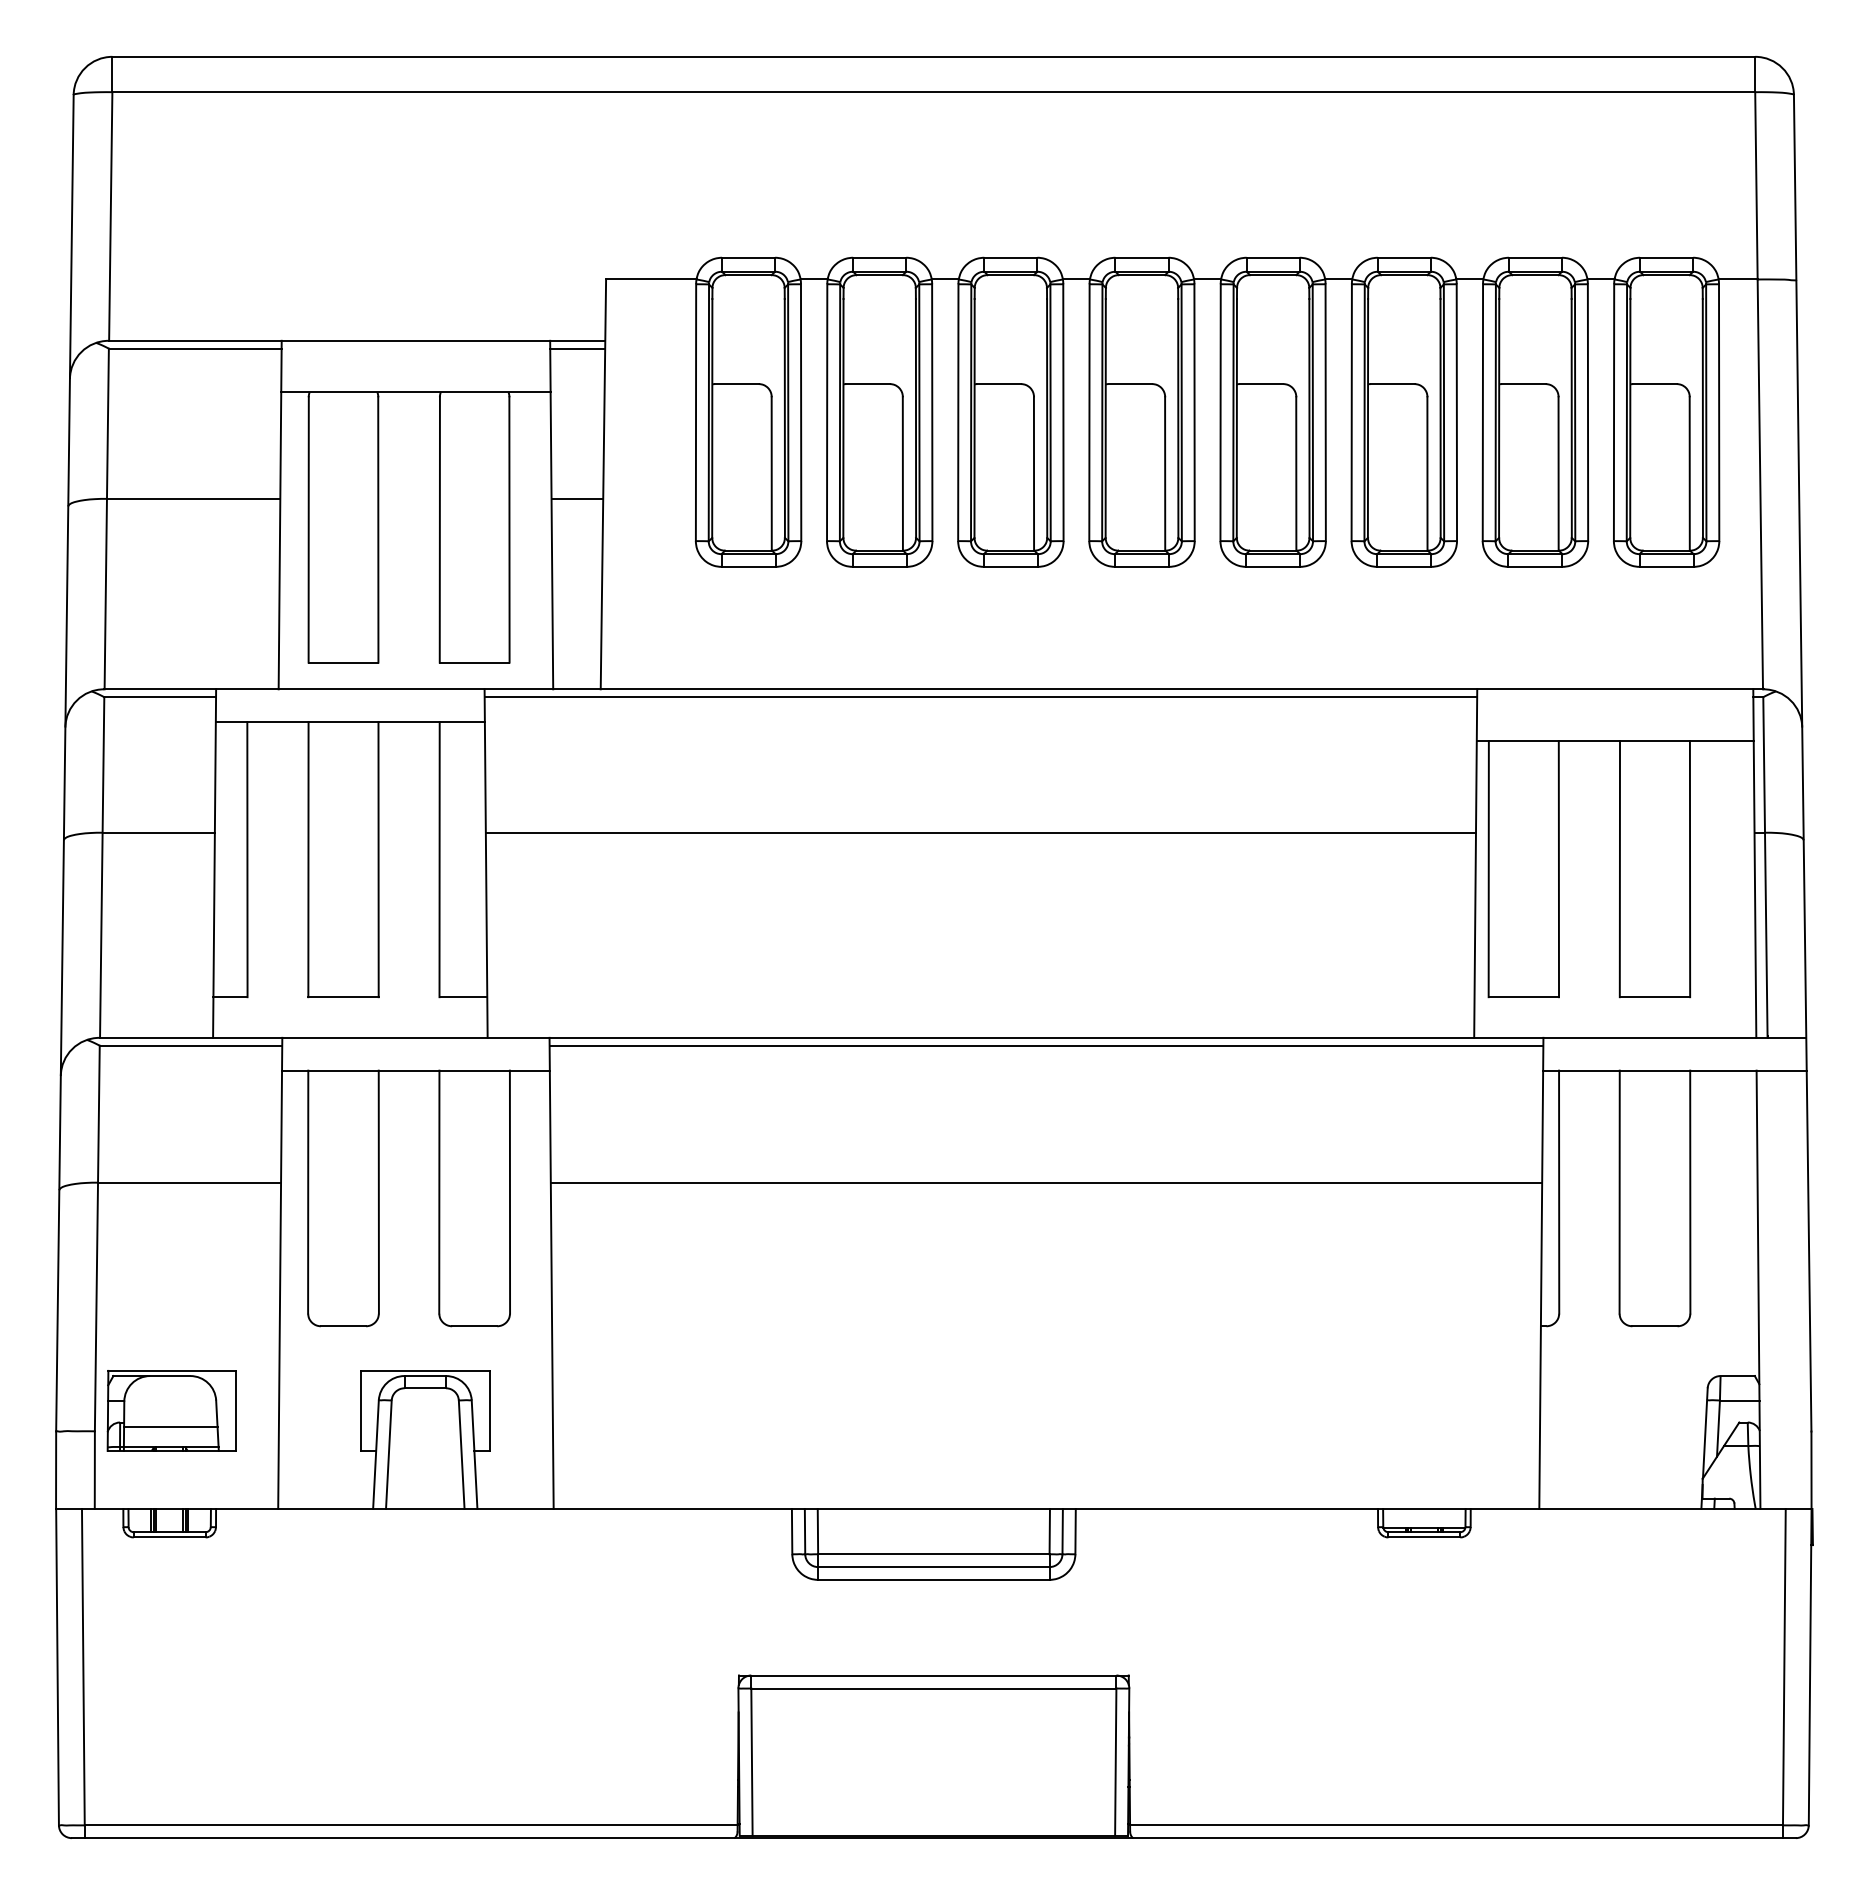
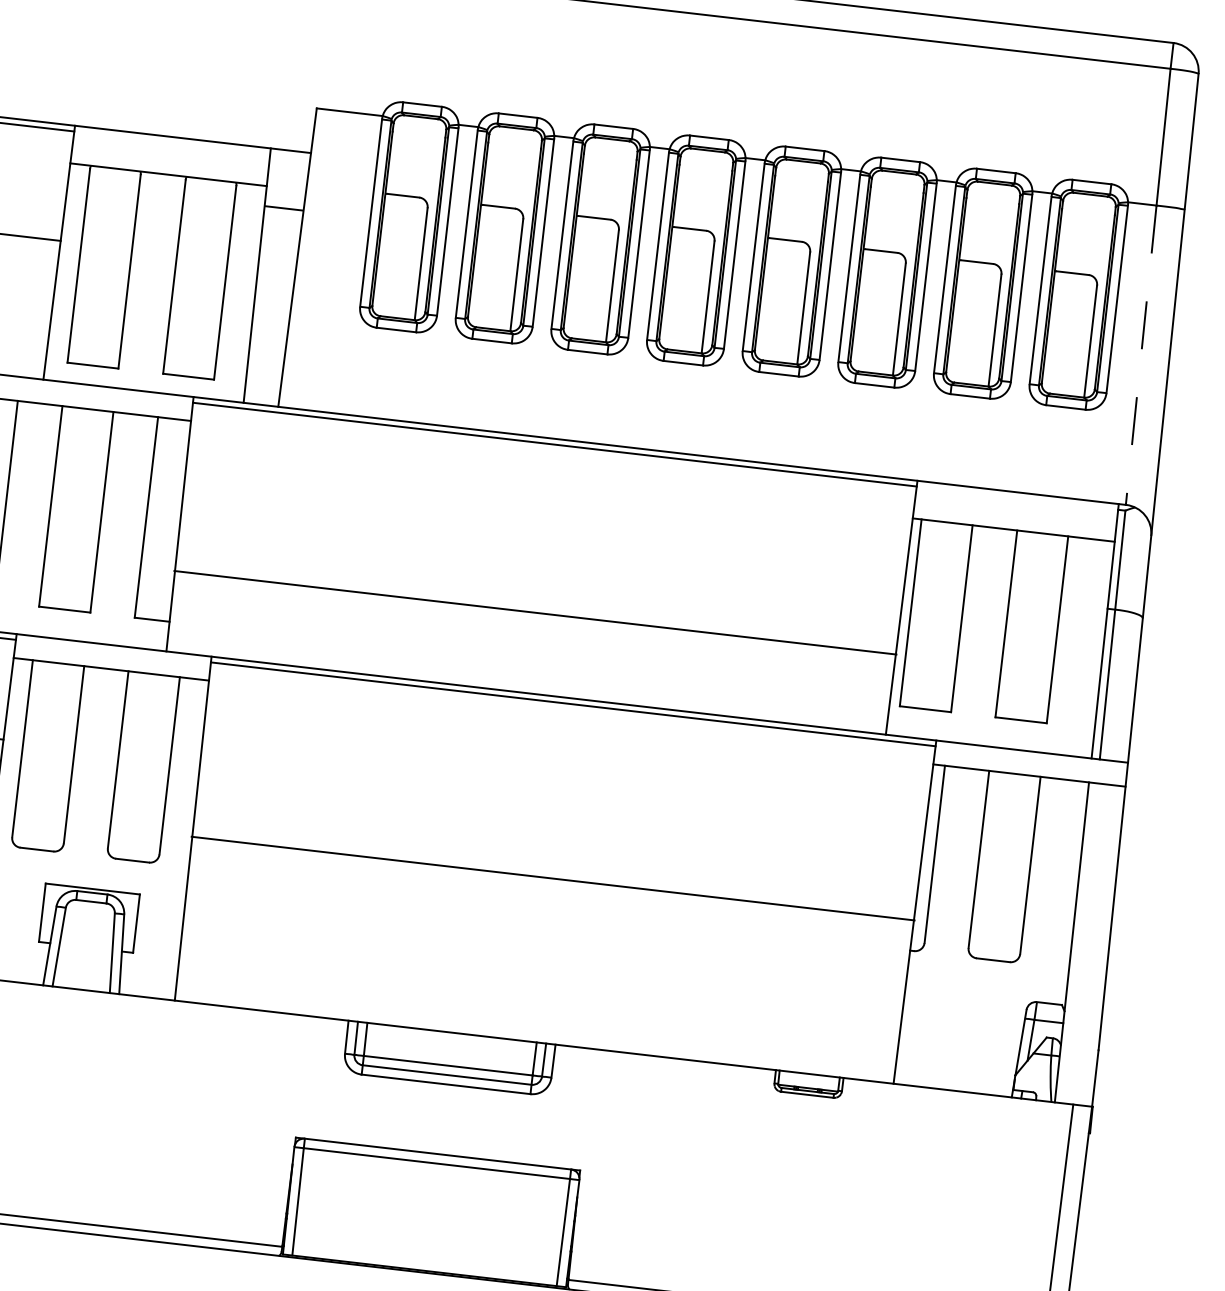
line: (577, 348) -> (290, 156), removed
line: (1760, 484) -> (1141, 355), solid -> dashed
line: (577, 498) -> (284, 208), moved
line: (980, 832) -> (535, 612), moved
line: (1046, 1182) -> (553, 878), moved

